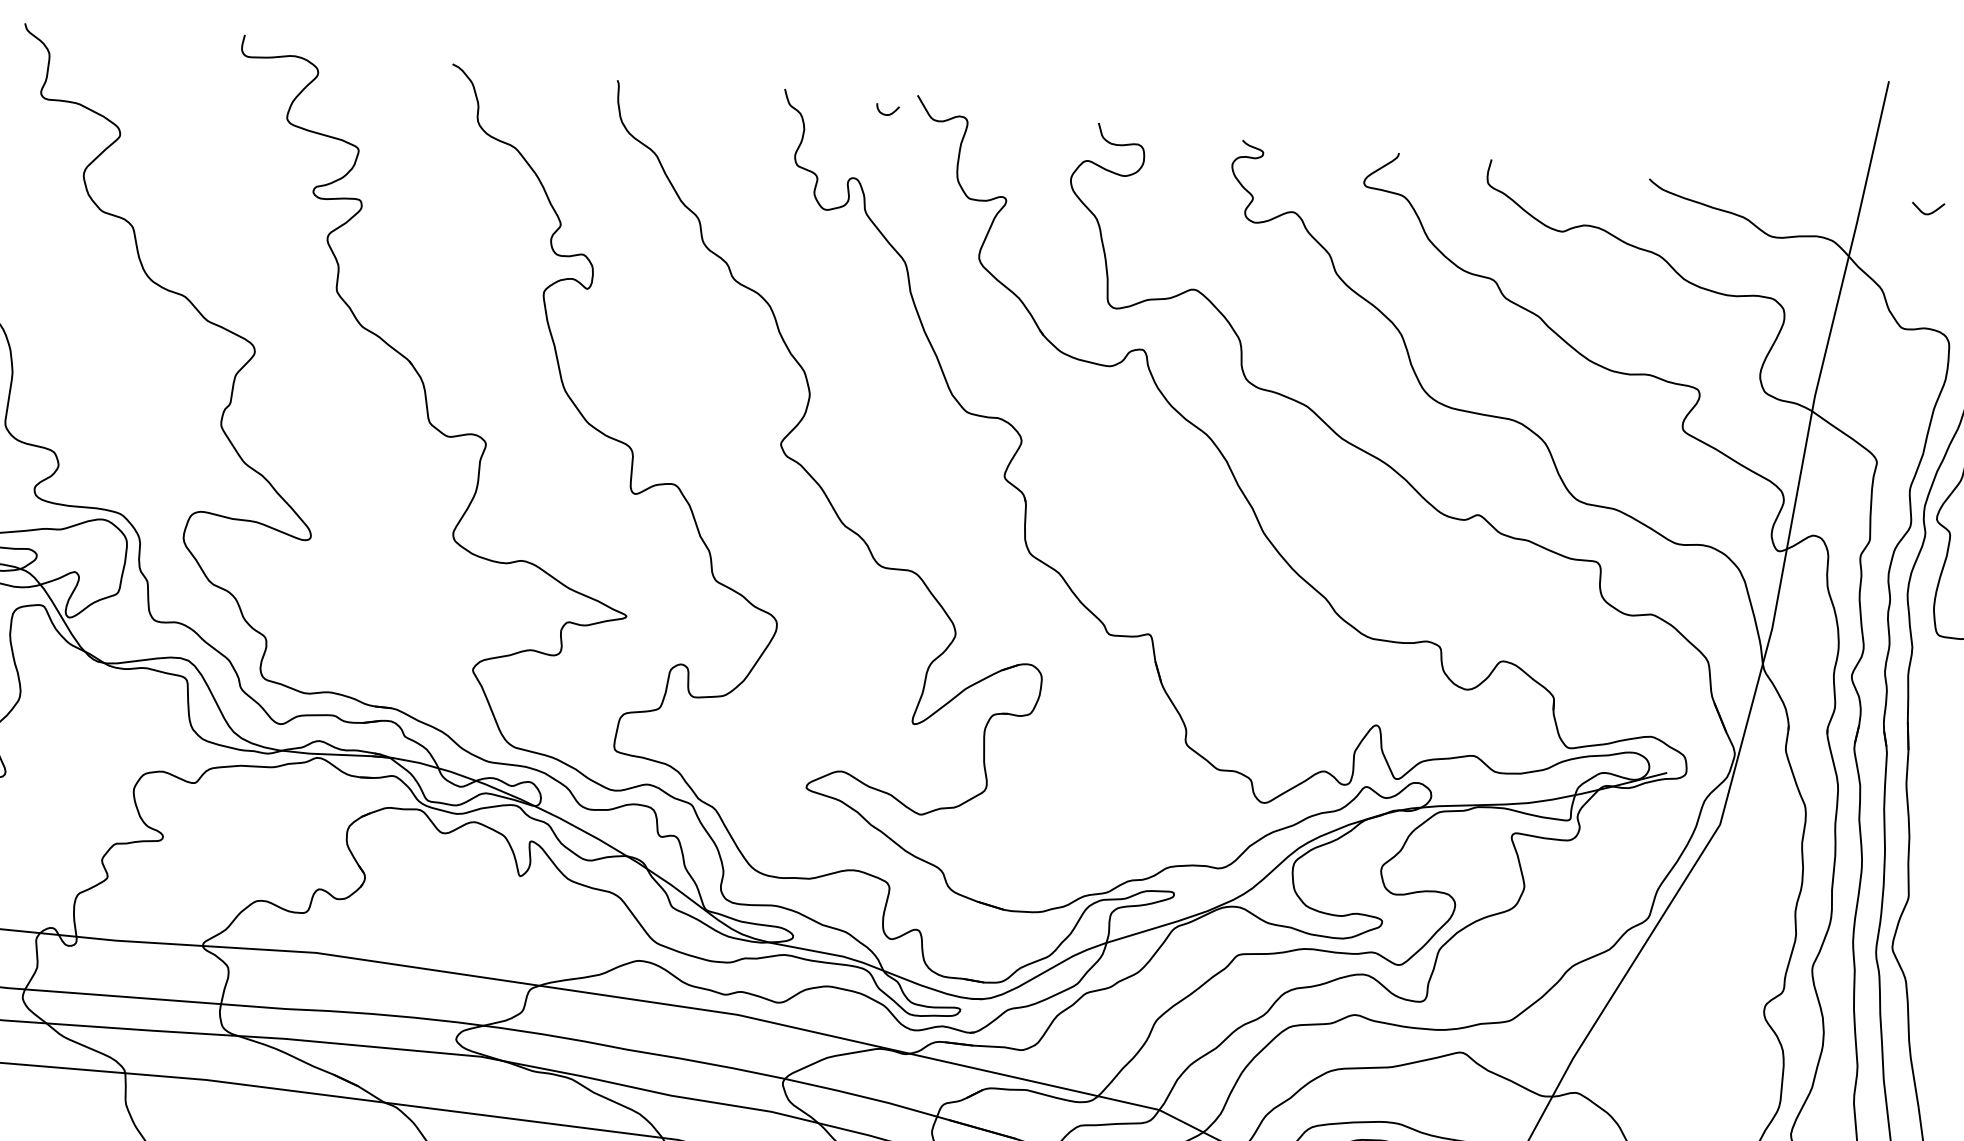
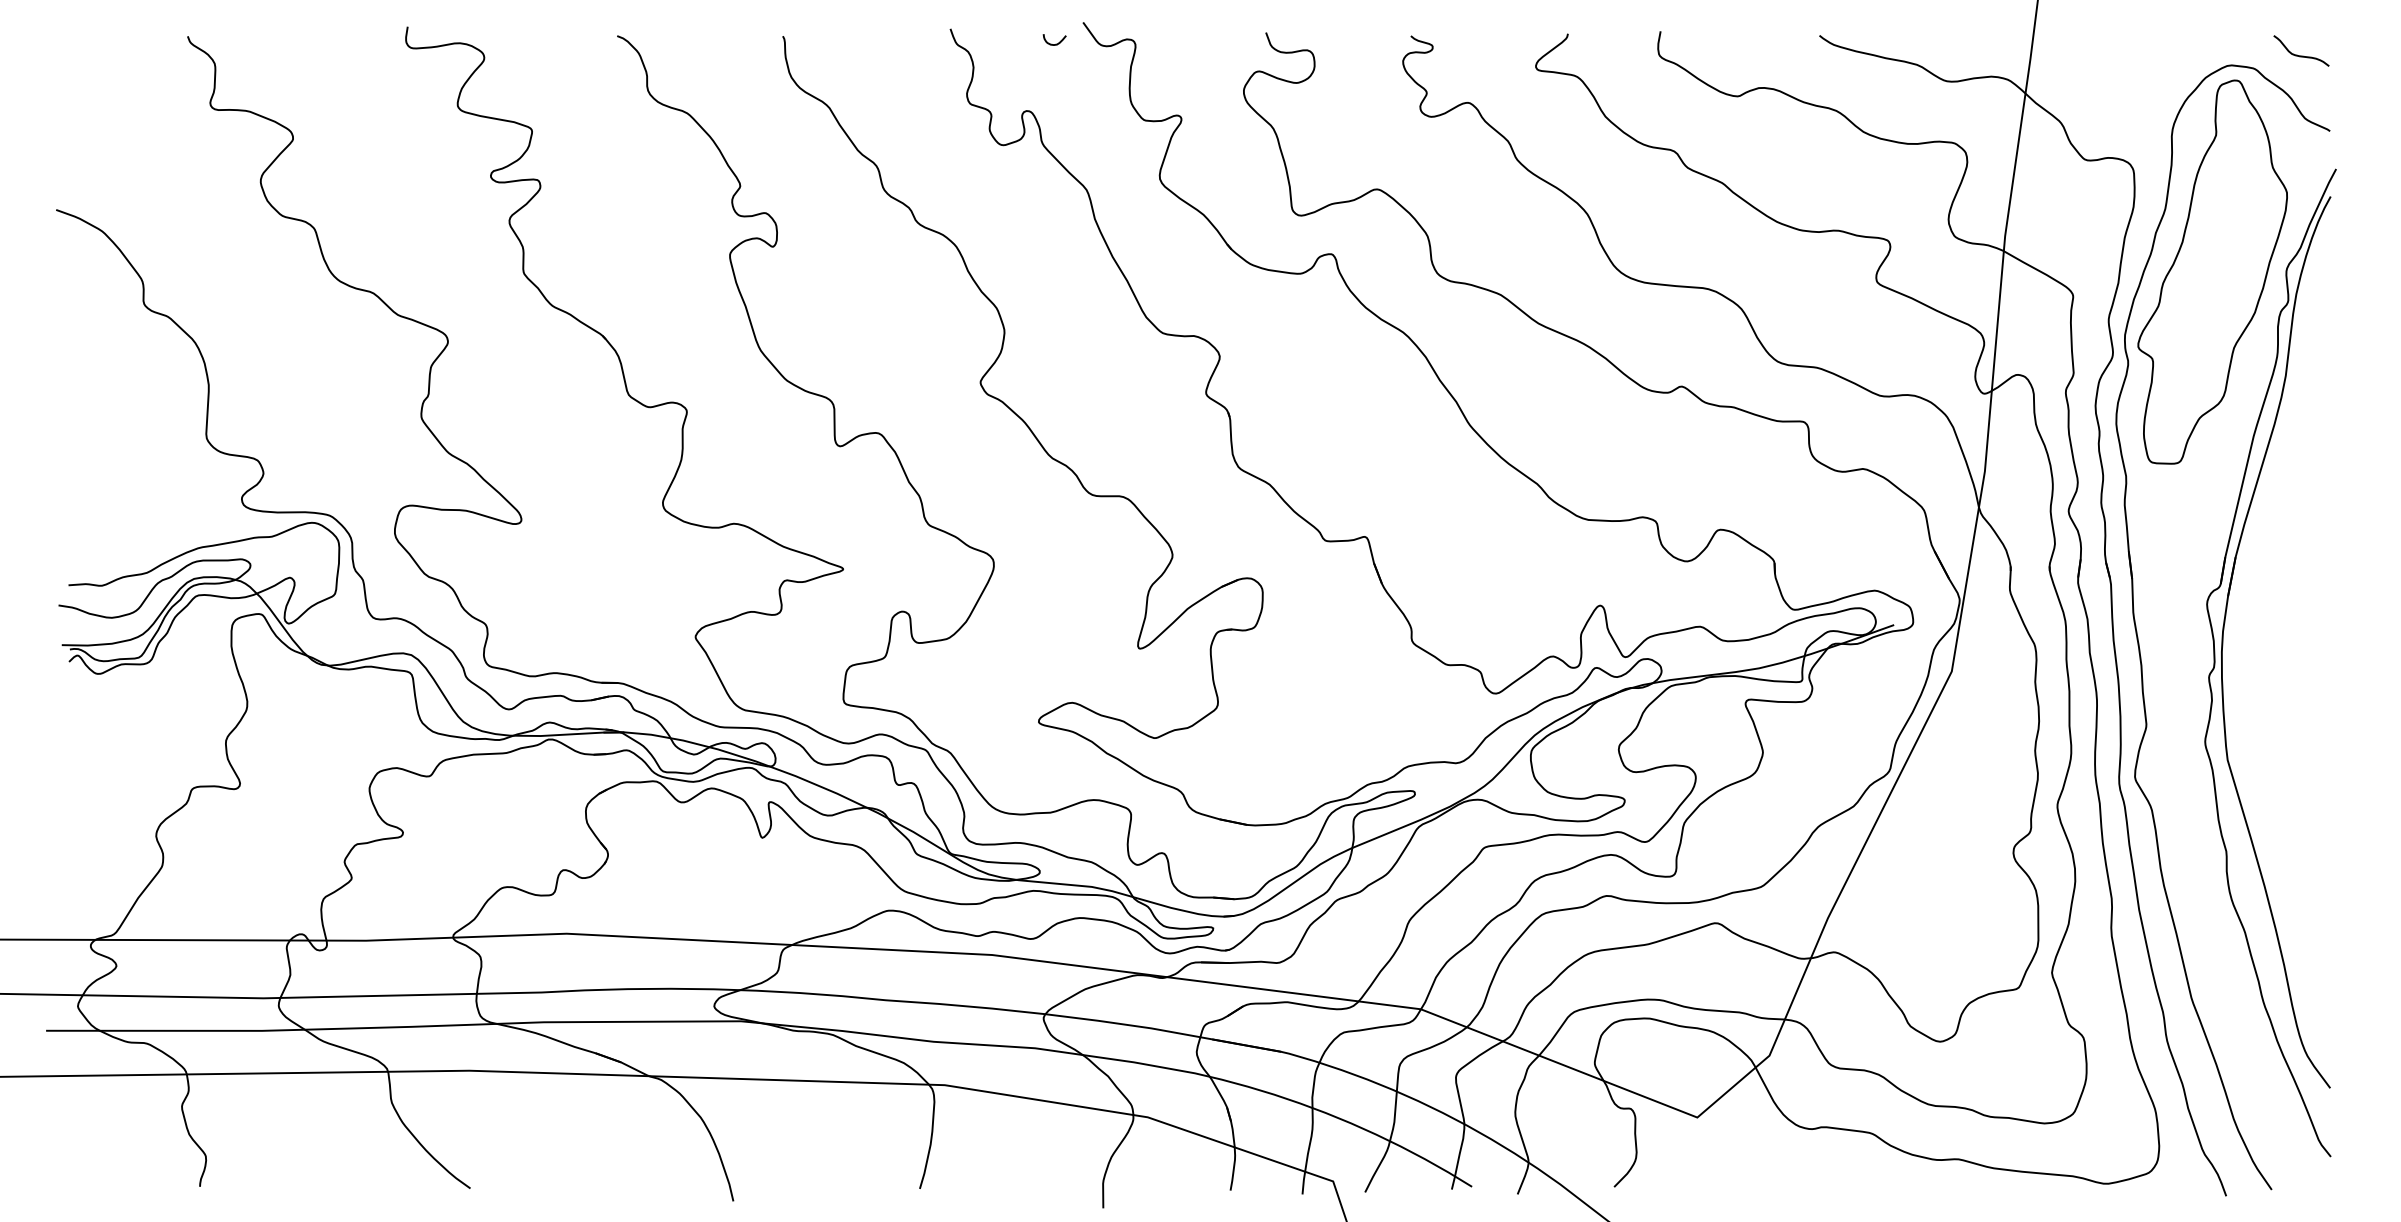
curve: (1929, 212) -> (2101, 42), removed

